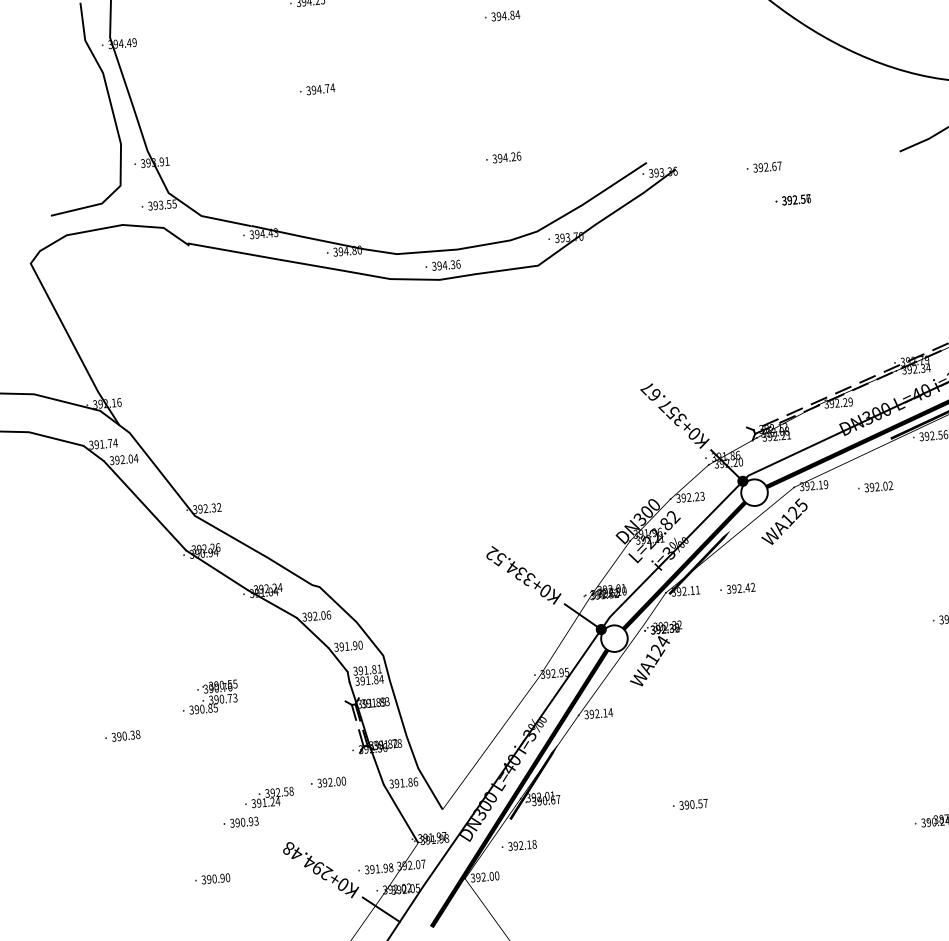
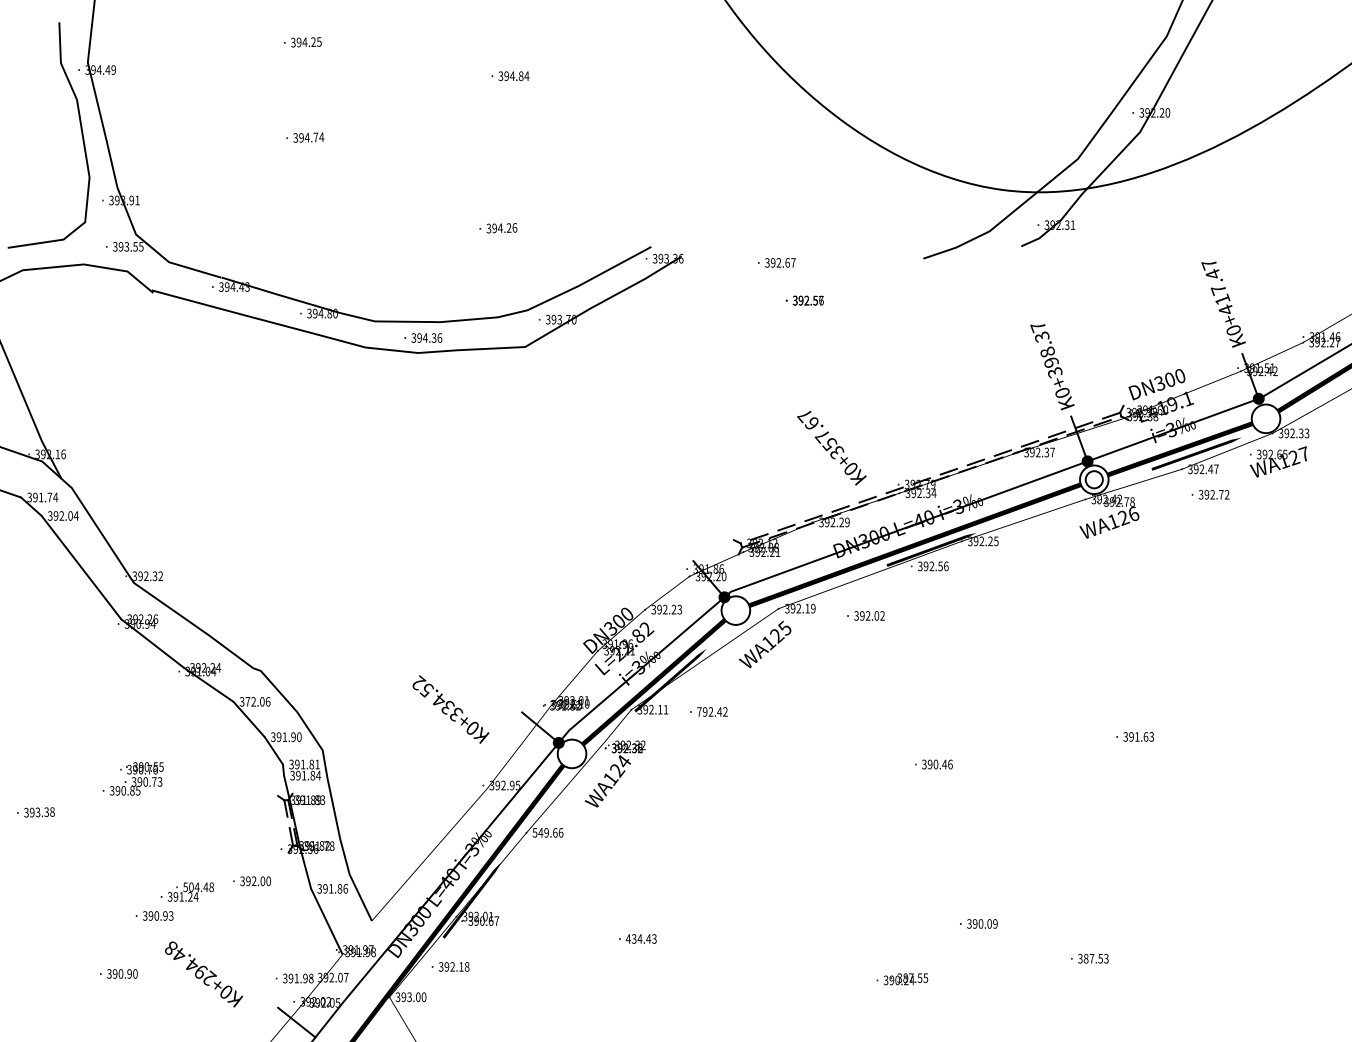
text: (674, 415) -> (831, 447), moved
text: (523, 575) -> (450, 709), moved
text: (729, 589) -> (699, 711), 392.42 -> 792.42
text: (309, 616) -> (247, 701), 392.06 -> 372.06
text: (599, 713) -> (548, 832), 392.14 -> 549.66
text: (124, 736) -> (37, 812), 390.38 -> 393.38
text: (276, 792) -> (195, 887), 392.58 -> 504.48
text: (692, 804) -> (640, 938), 390.57 -> 434.43
text: (321, 870) -> (204, 974), moved
text: (483, 877) -> (409, 997), 392.00 -> 393.00

